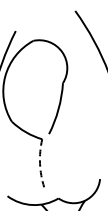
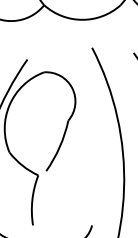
arc: (40, 163) -> (32, 200), dashed -> solid

